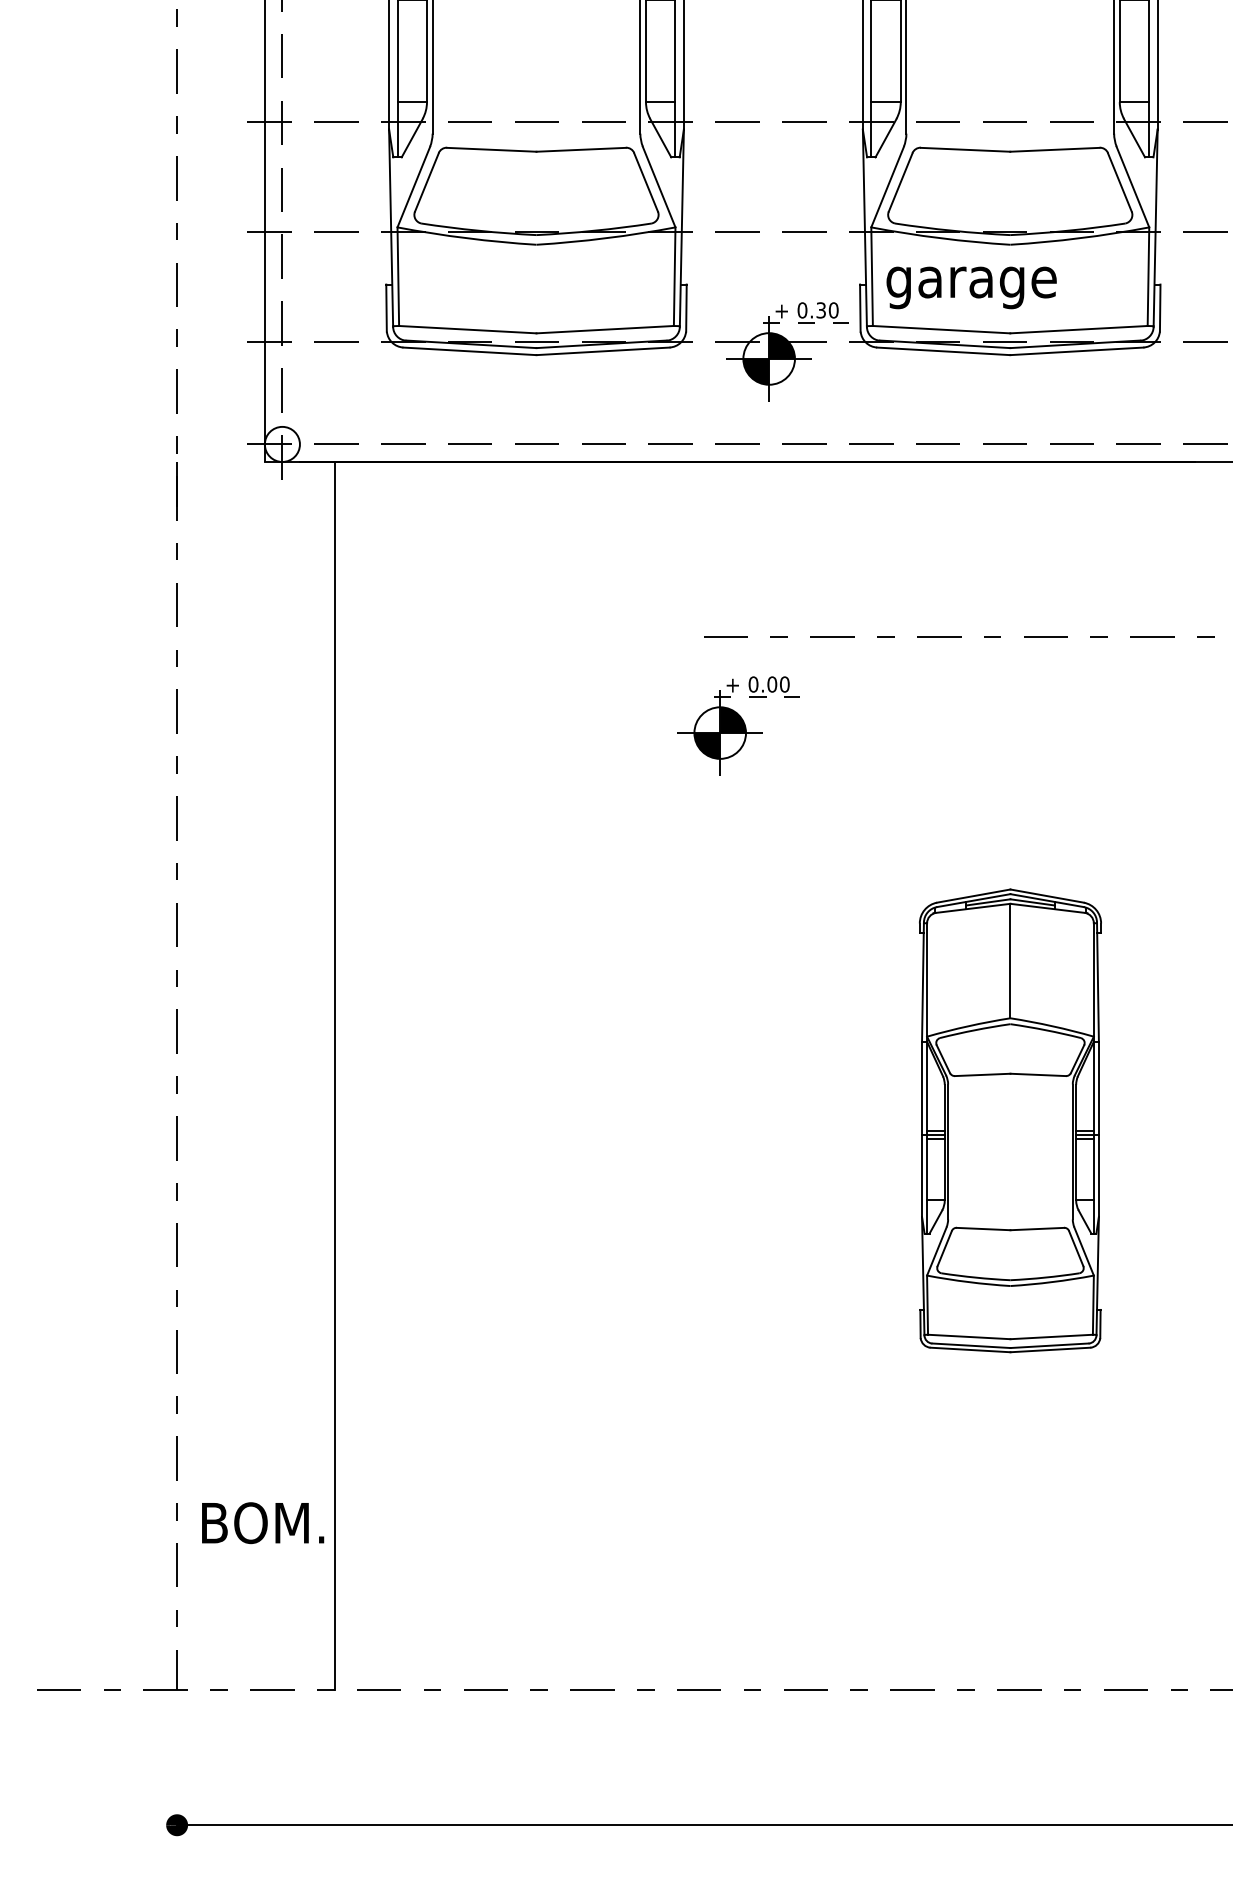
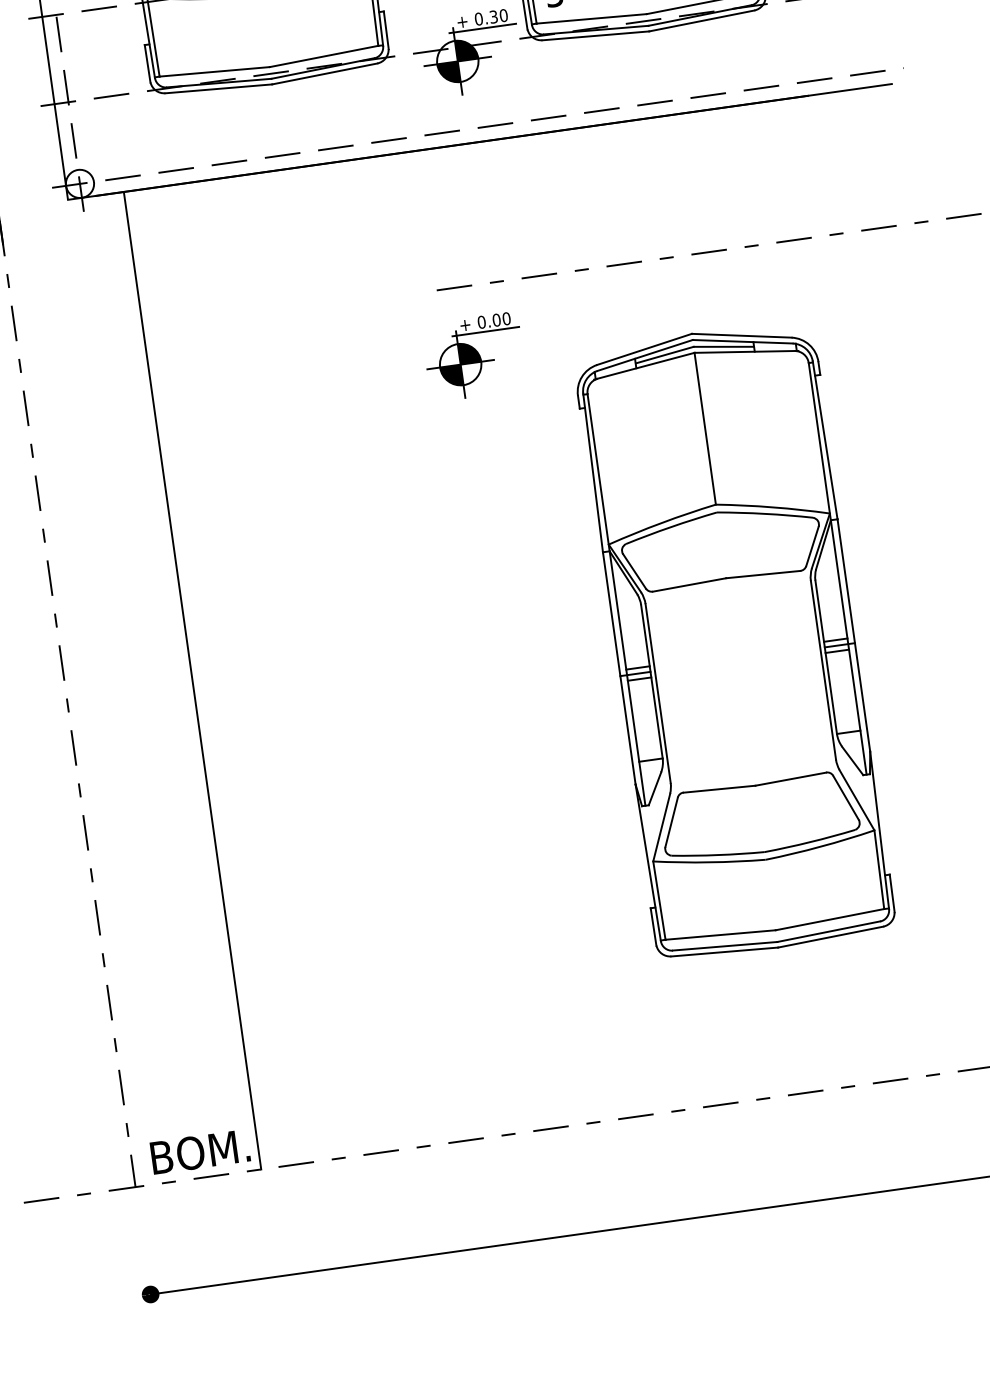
line: (805, 322) -> (482, 28), dashed -> solid
line: (756, 696) -> (485, 331), dashed -> solid
part: (1010, 1120) -> (735, 640), size x1.67
text: (263, 1523) -> (200, 1152), moved

